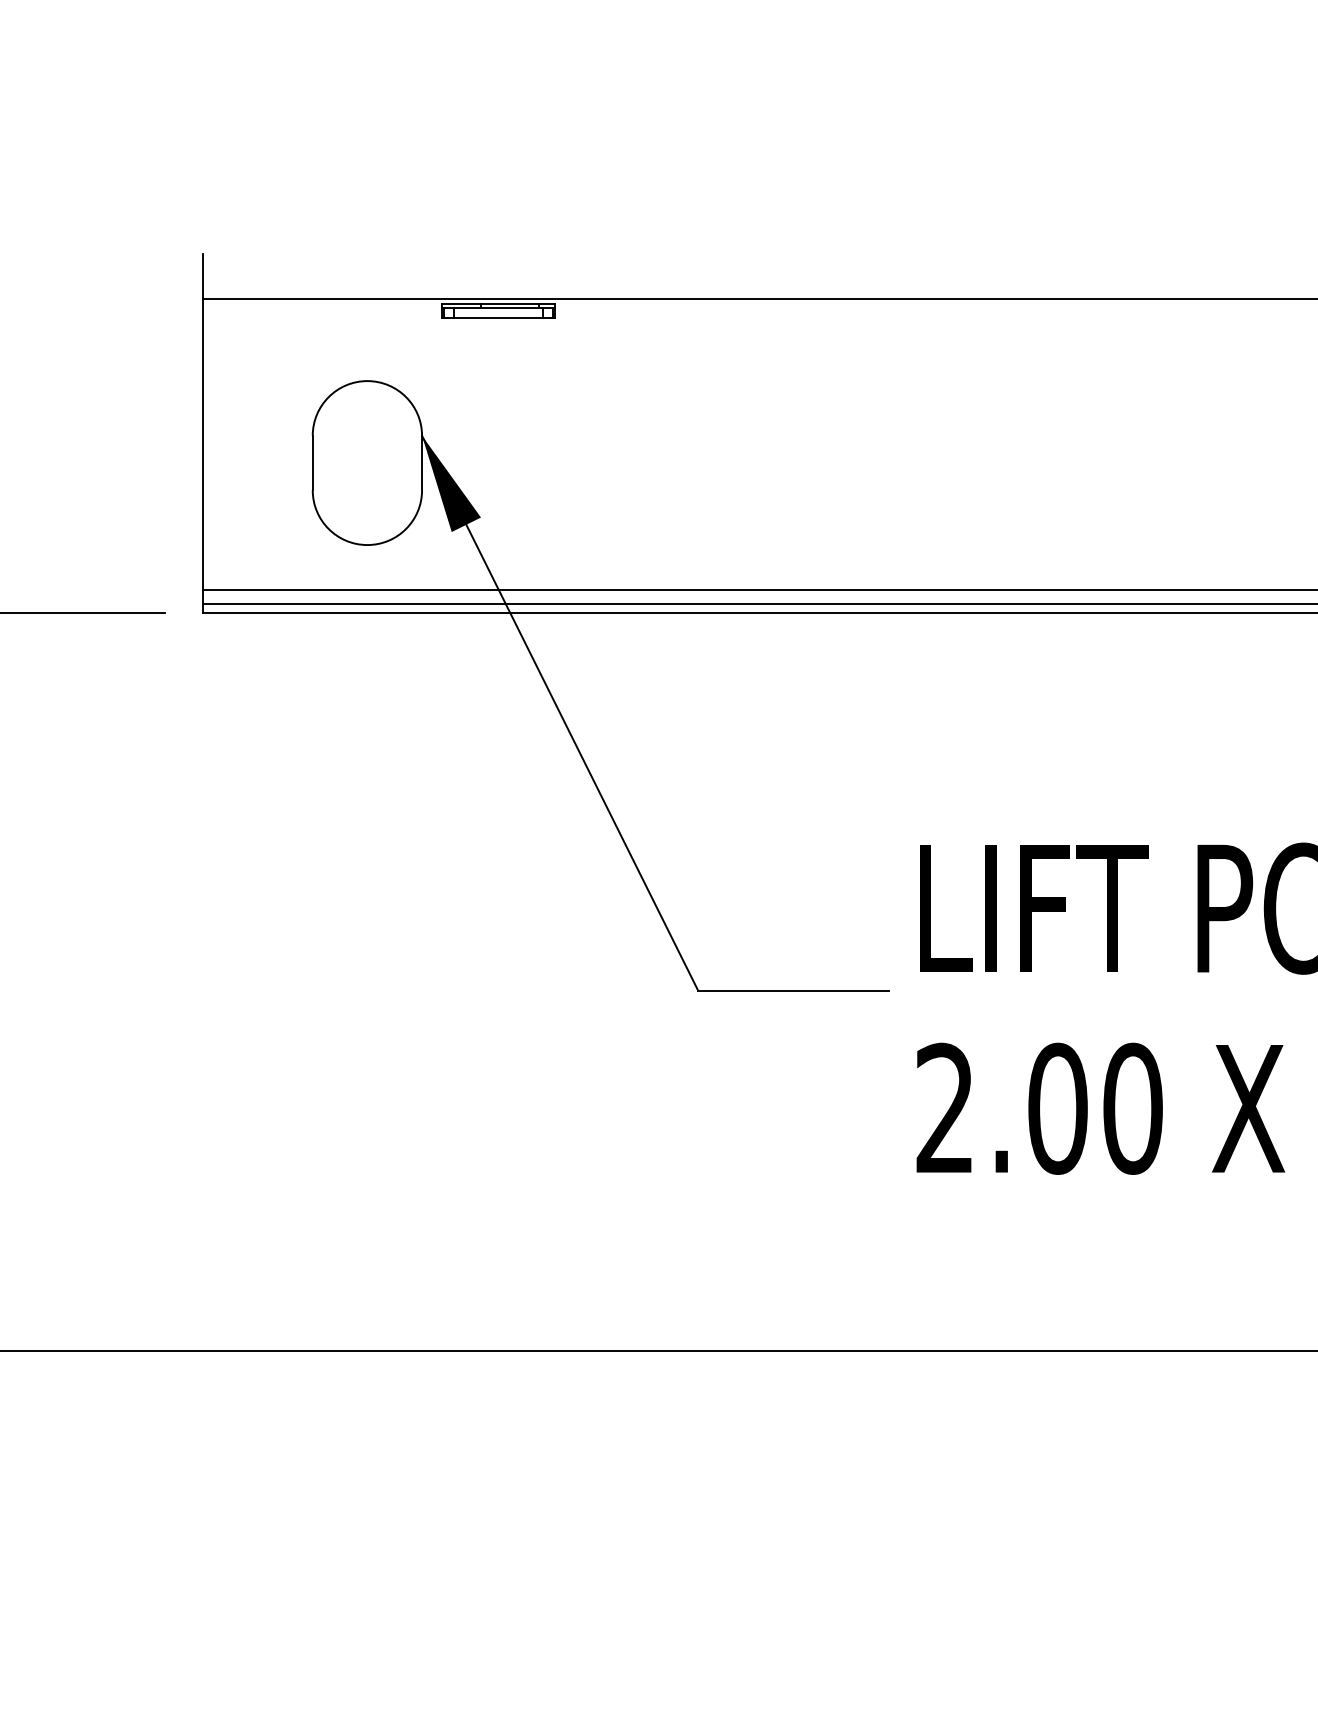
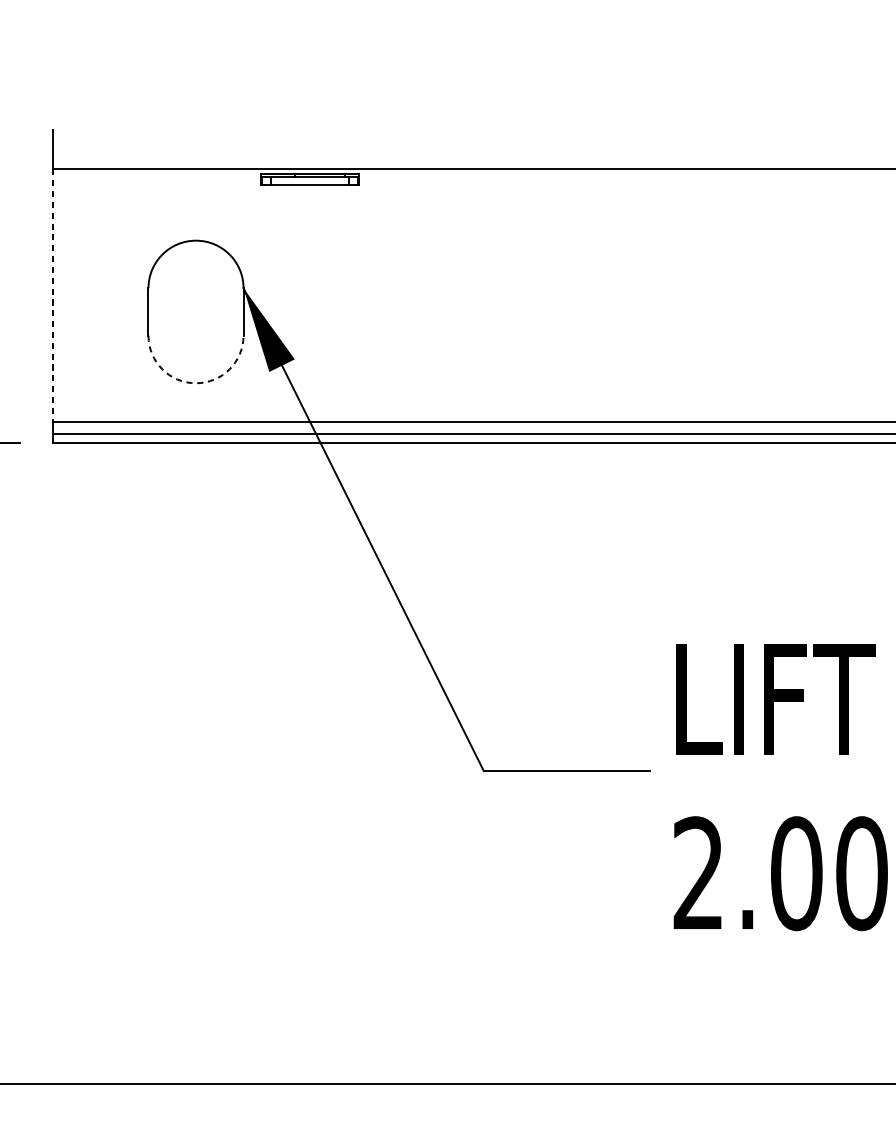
line: (203, 444) -> (53, 295), solid -> dashed
arc: (367, 545) -> (196, 383), solid -> dashed

